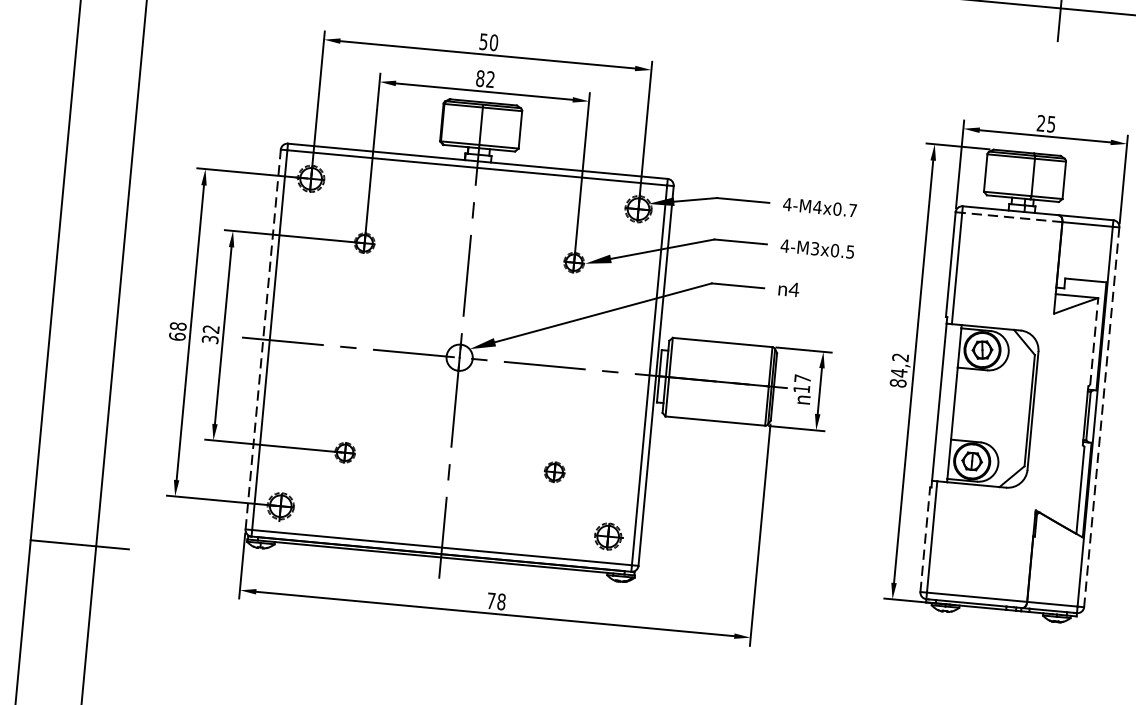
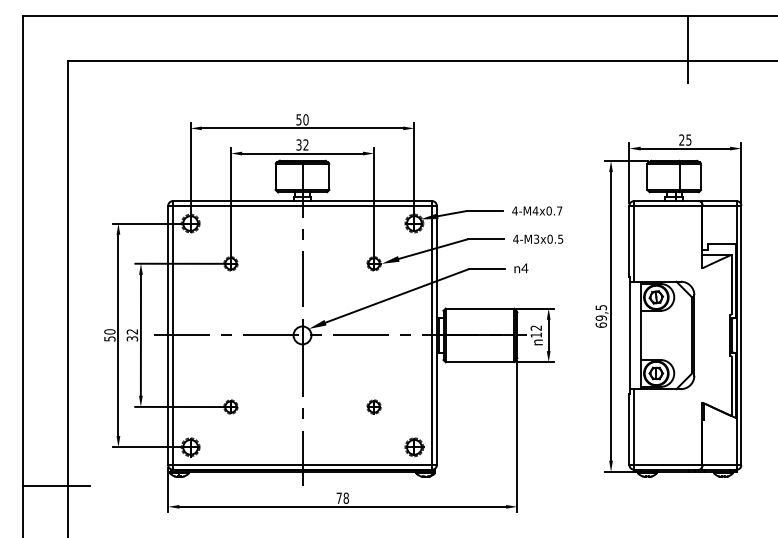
text: (479, 77) -> (298, 144), 82 -> 32
line: (1011, 217) -> (667, 205), dashed -> solid
text: (177, 331) -> (109, 335), 68 -> 50
line: (263, 339) -> (168, 335), dashed -> solid
line: (1094, 341) -> (731, 284), dashed -> solid
text: (899, 370) -> (601, 316), 84,2 -> 69,5
text: (801, 377) -> (535, 327), 17 -> 12
line: (1101, 417) -> (741, 335), dashed -> solid
line: (925, 539) -> (629, 429), dashed -> solid

